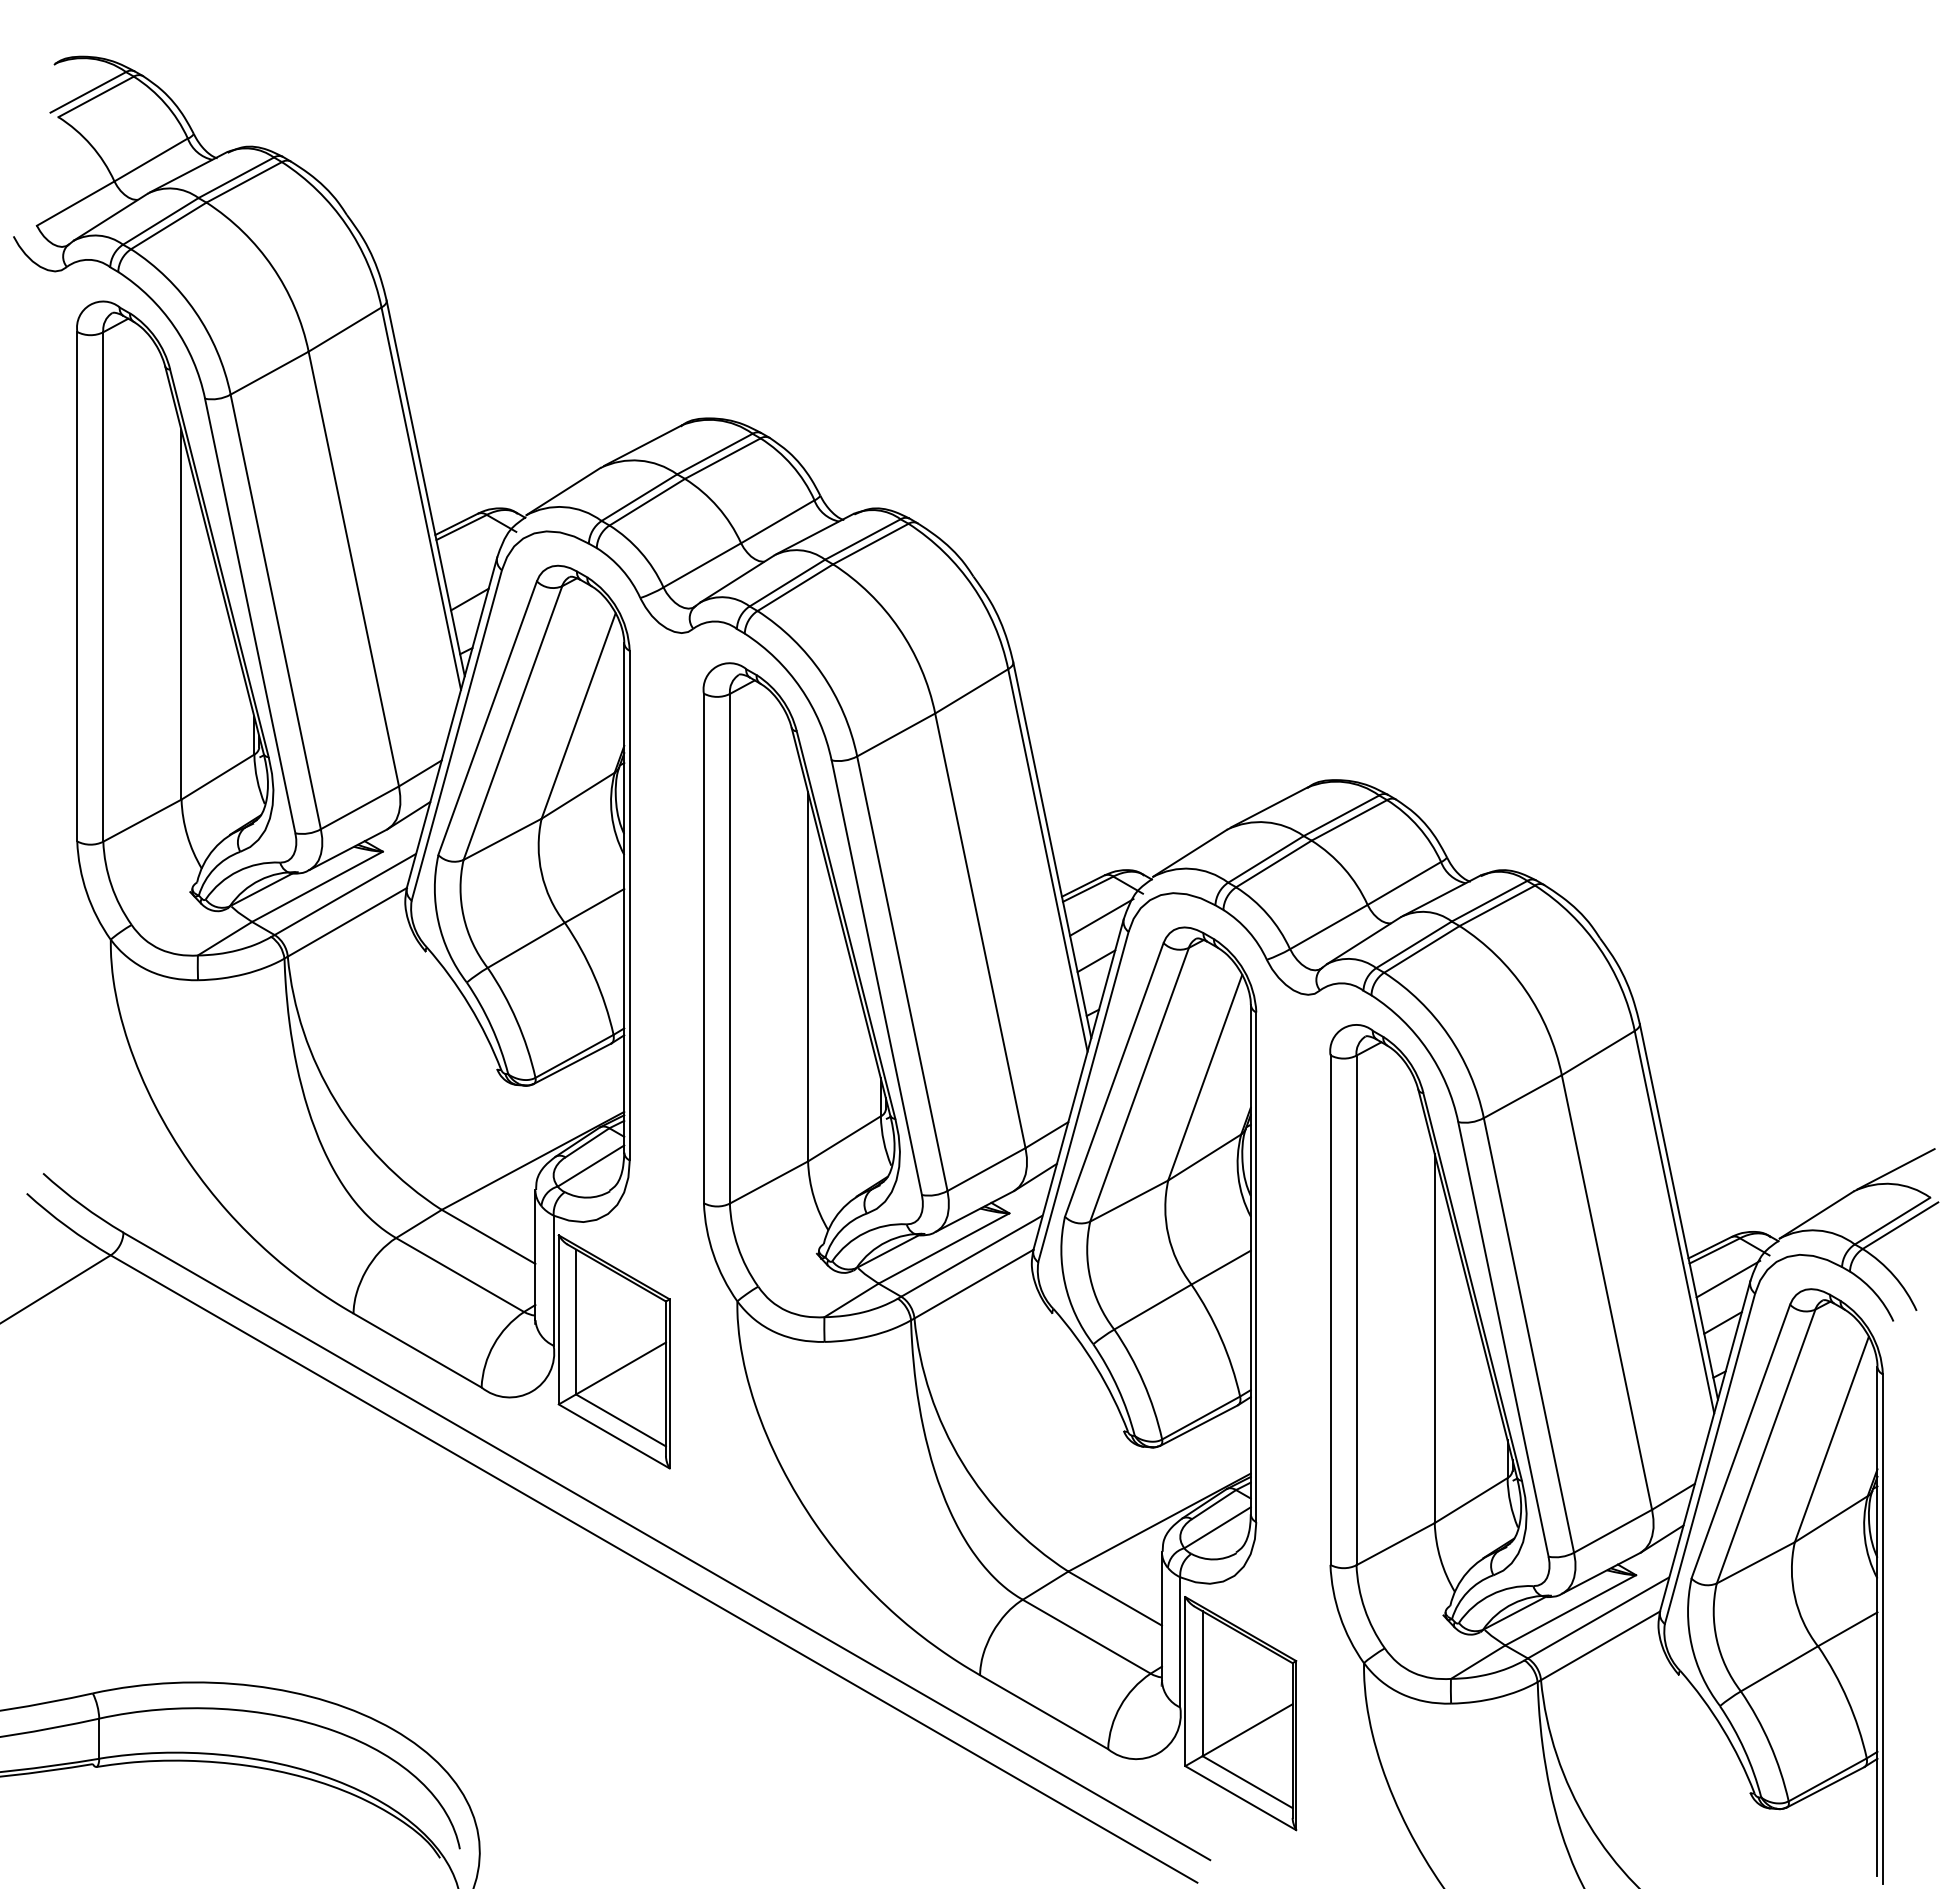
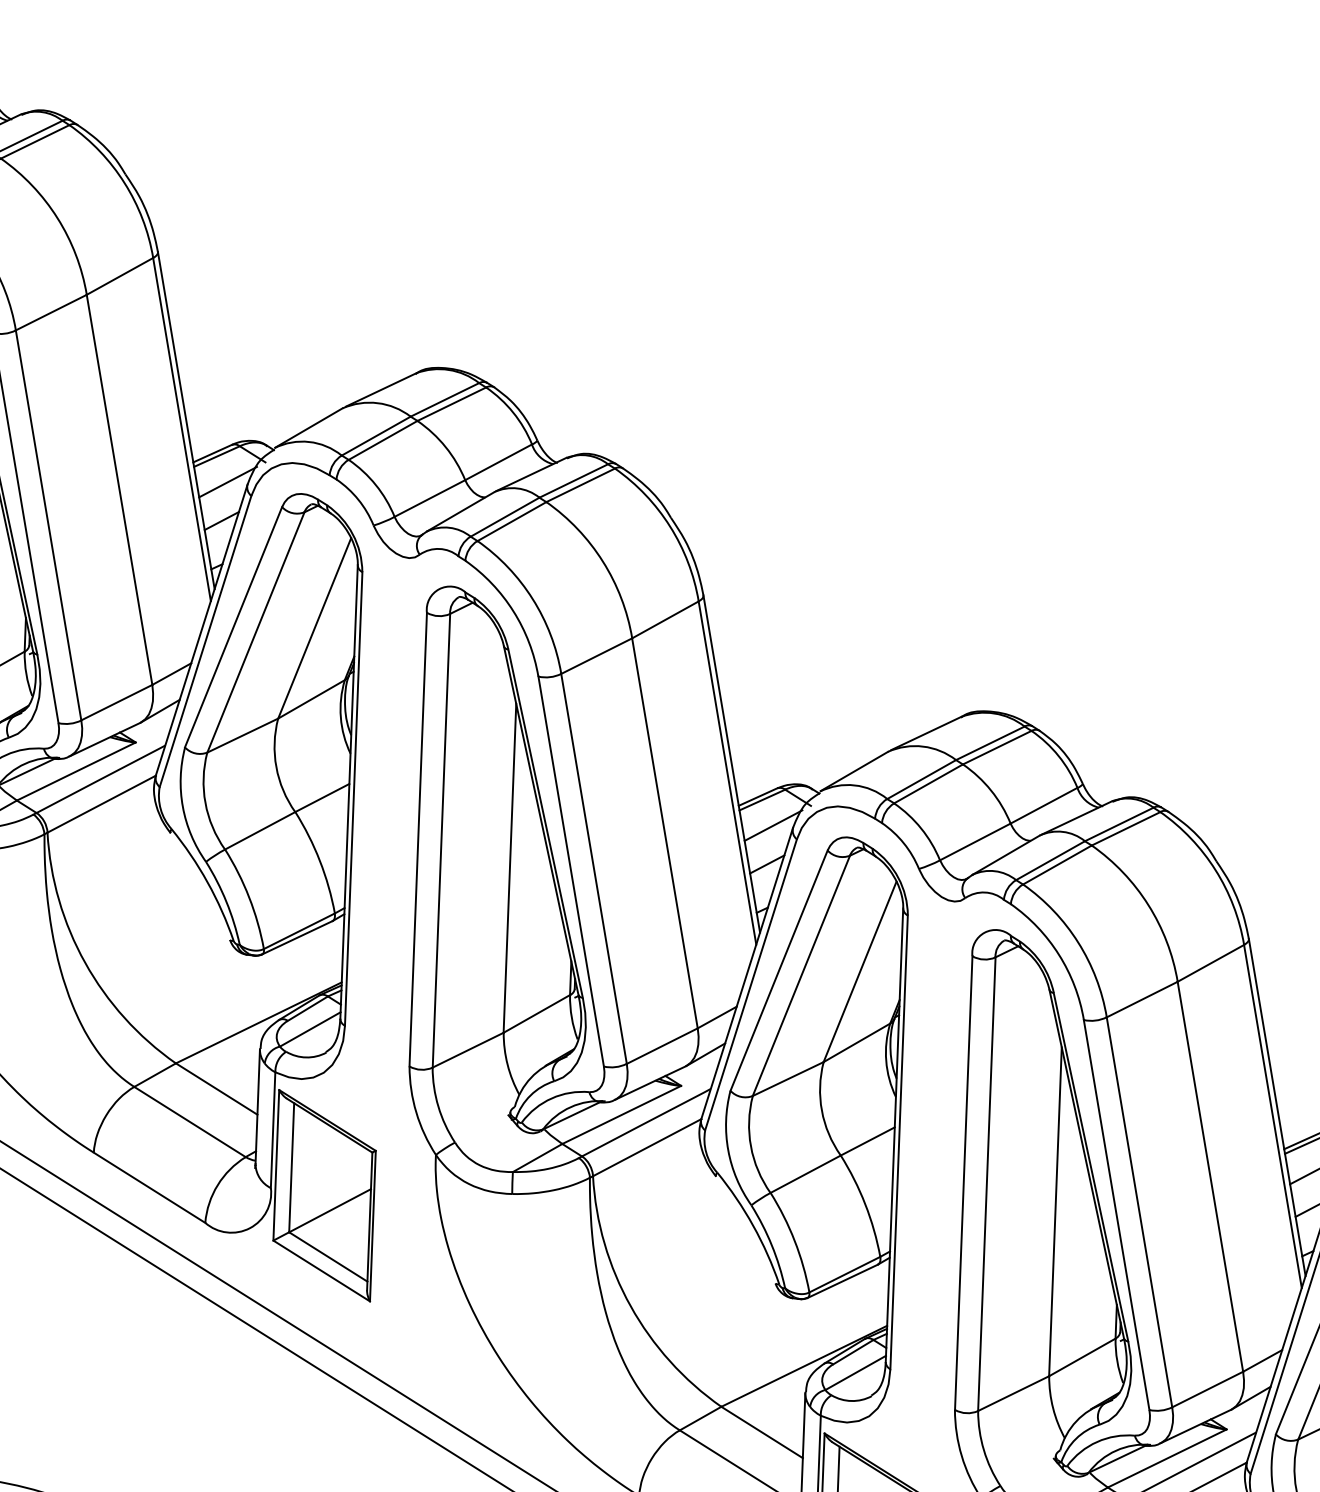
line: (474, 555) -> (227, 481), added

